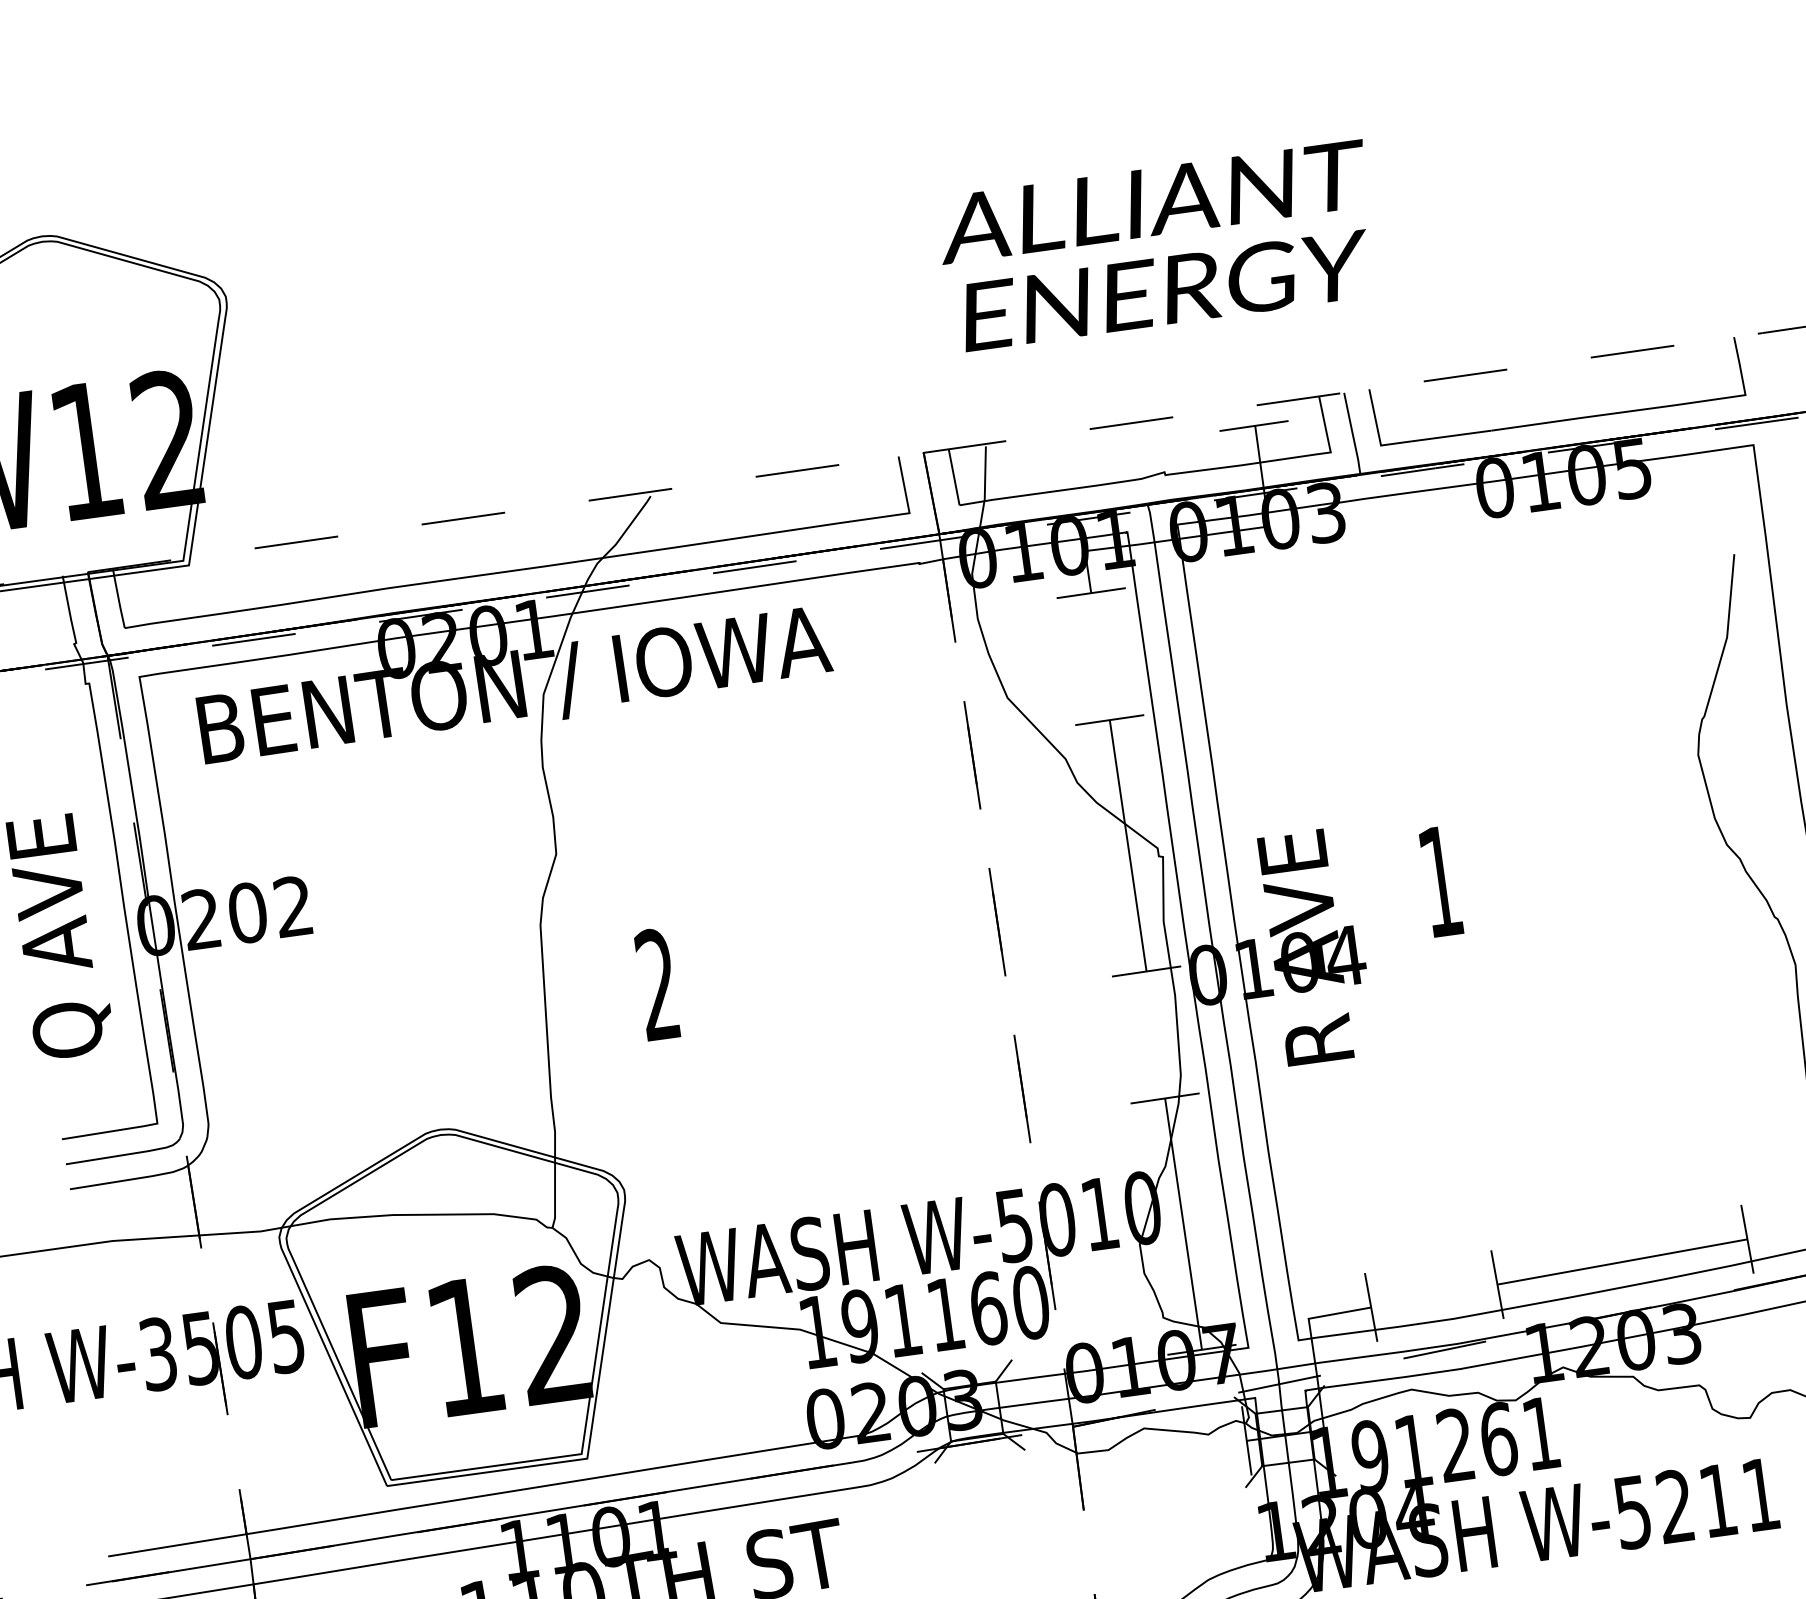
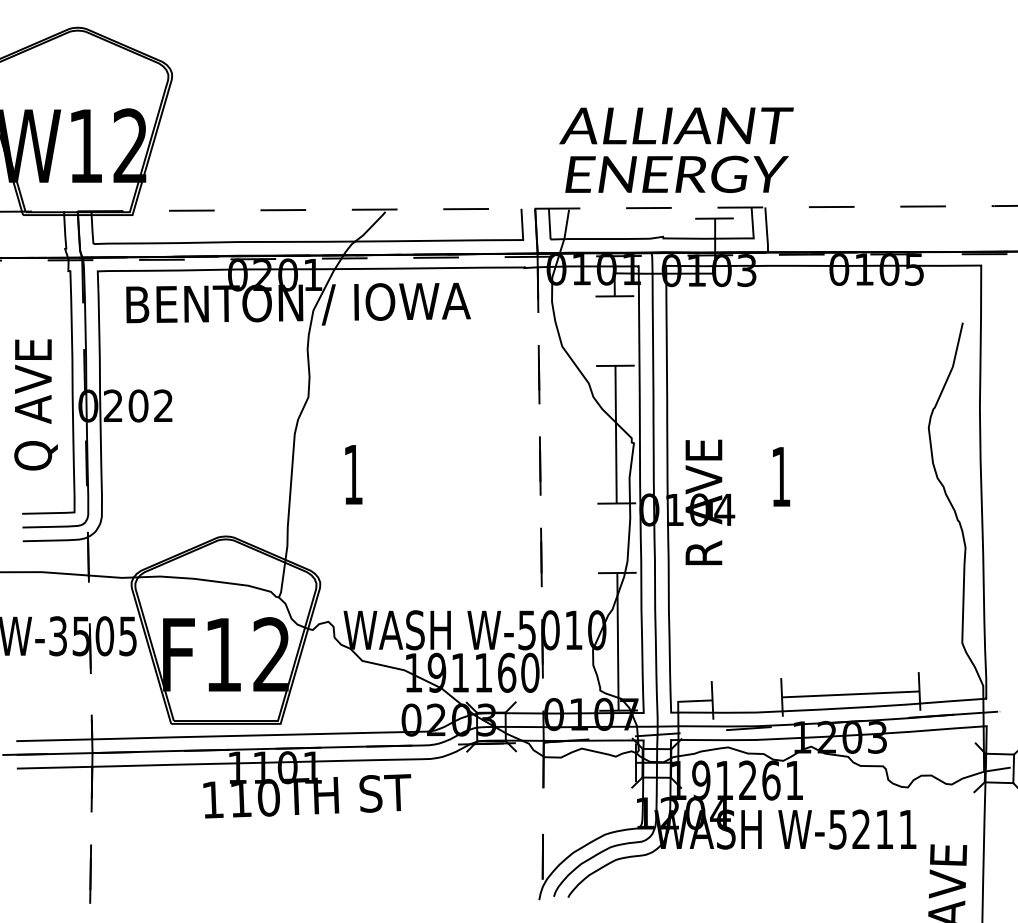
text: (1158, 245) -> (676, 149), moved
part: (1560, 419) -> (879, 237), removed
text: (656, 984) -> (352, 474), 2 -> 1

